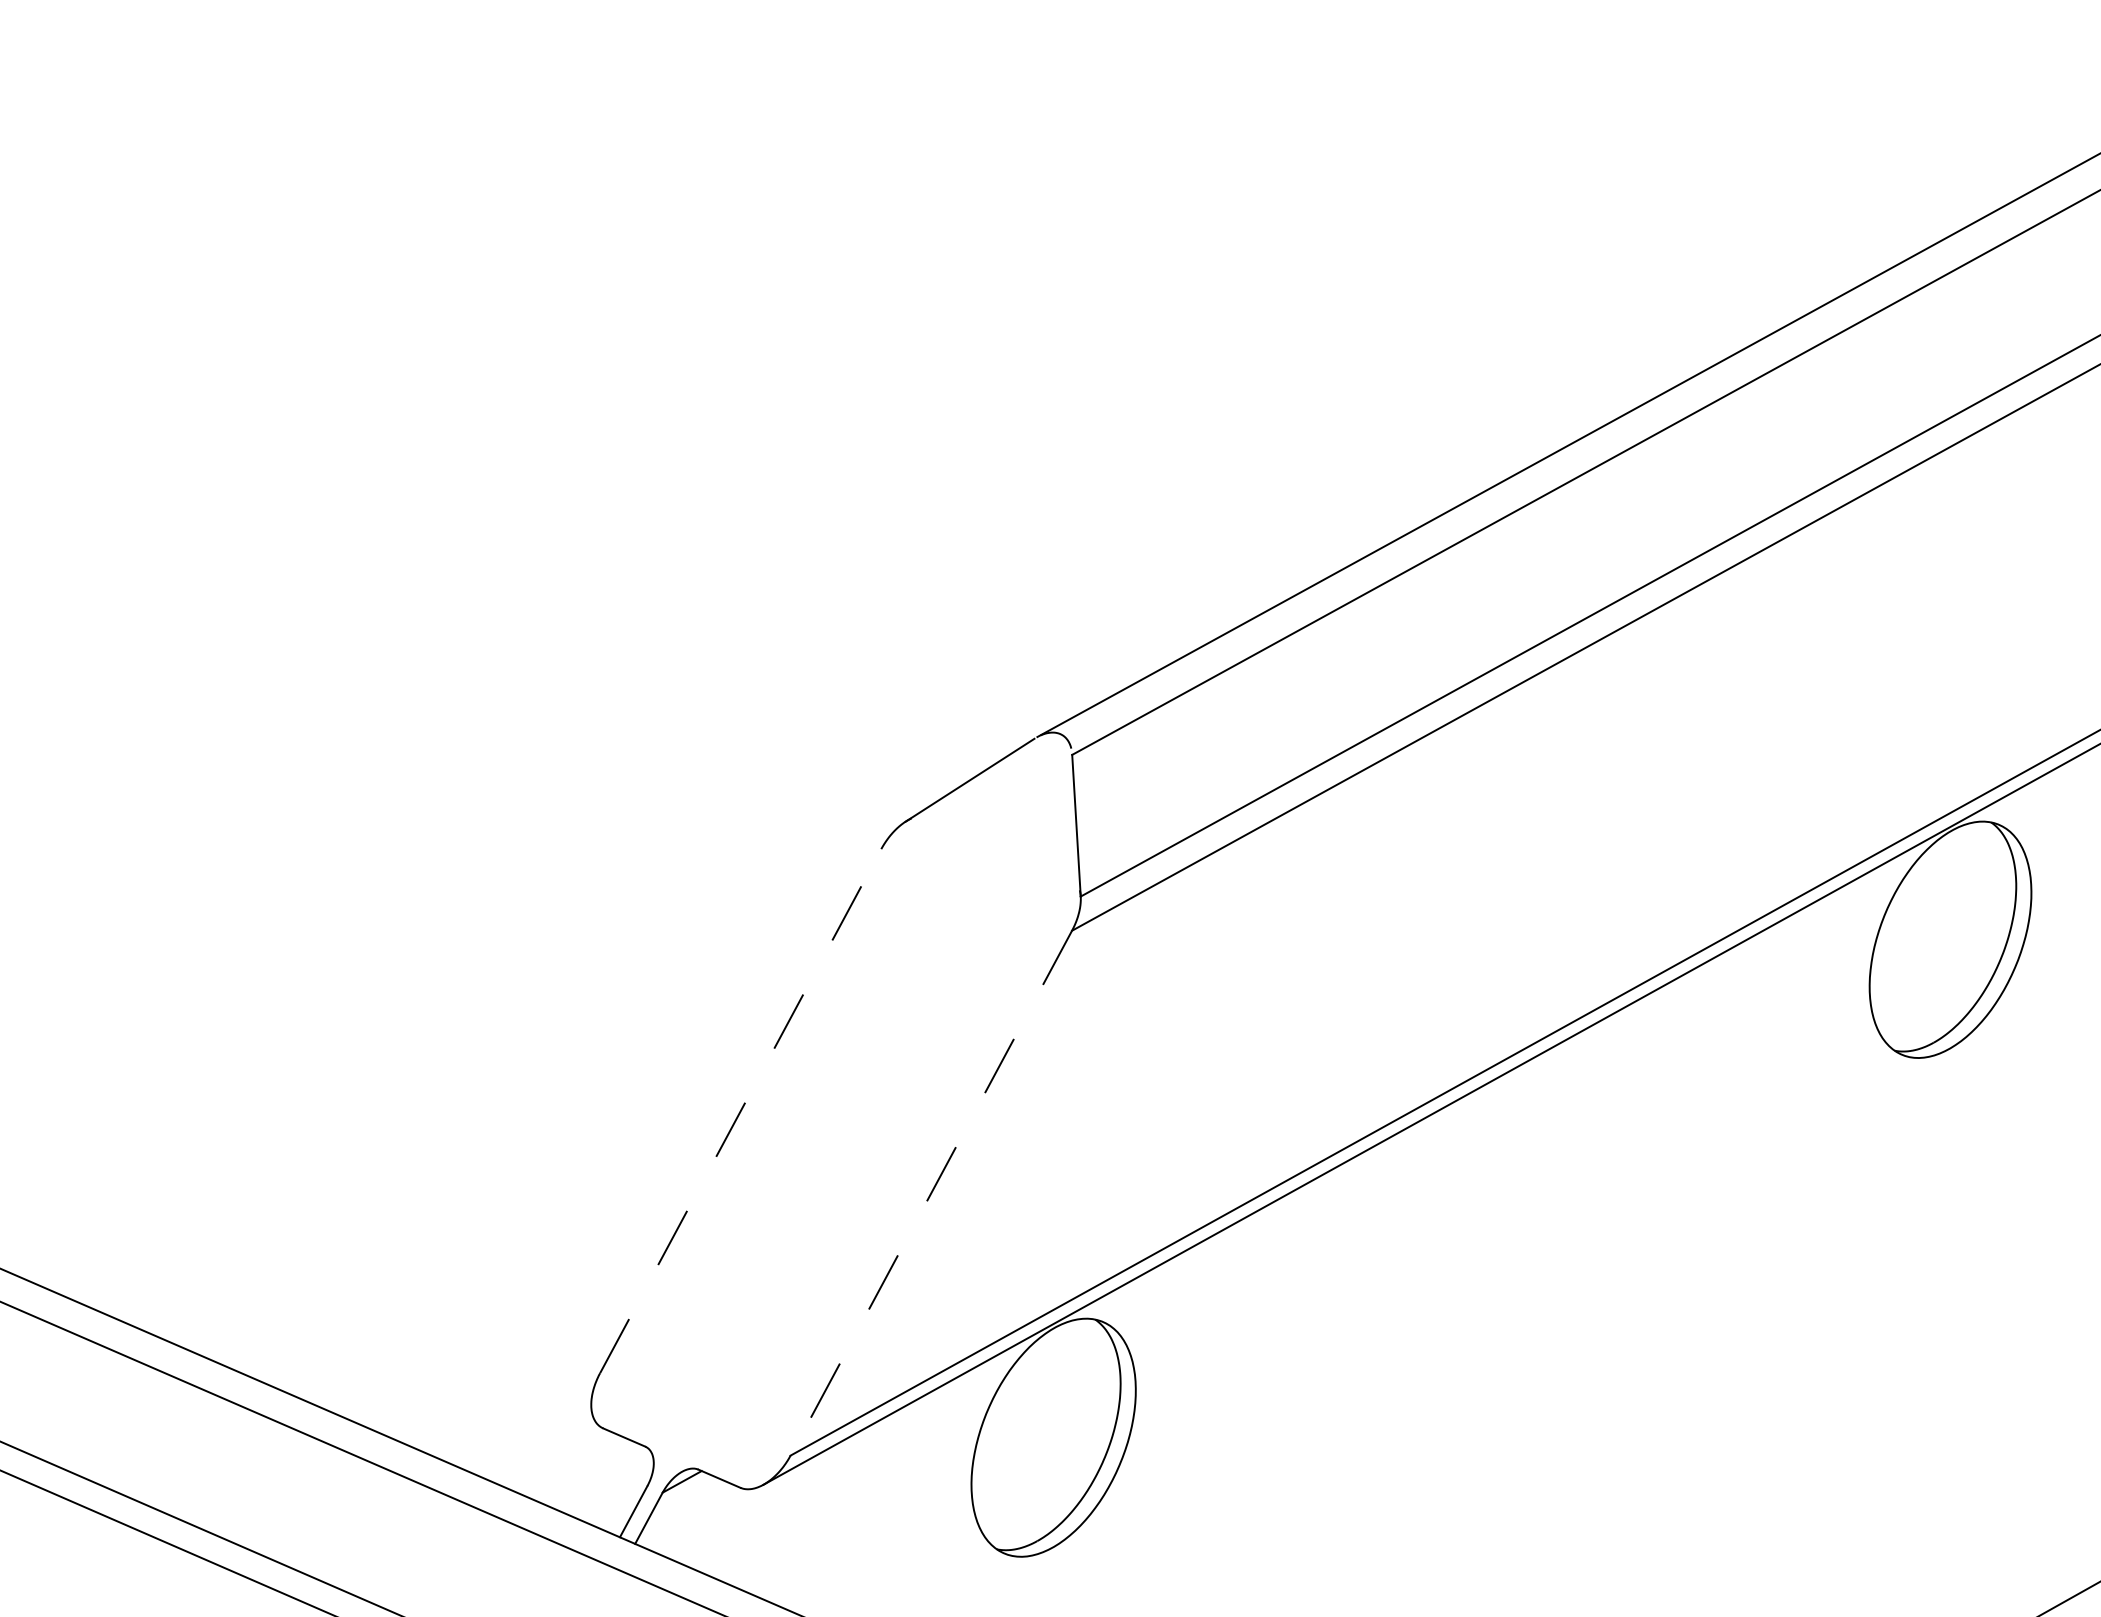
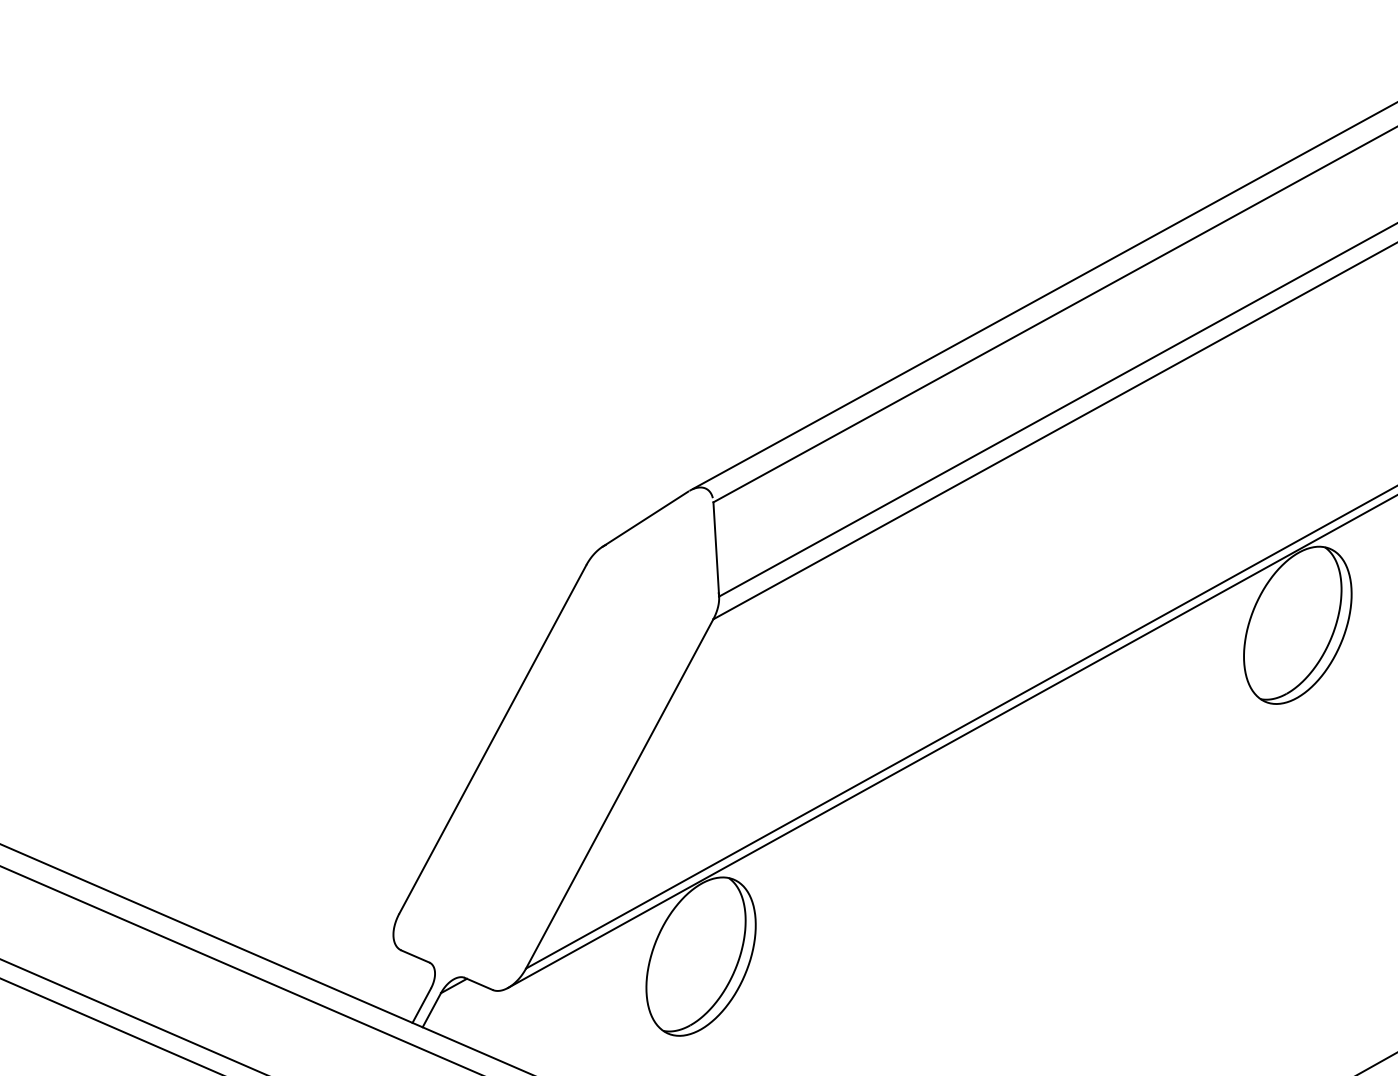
line: (740, 1111) -> (492, 739), dashed -> solid
line: (931, 1194) -> (619, 794), dashed -> solid

